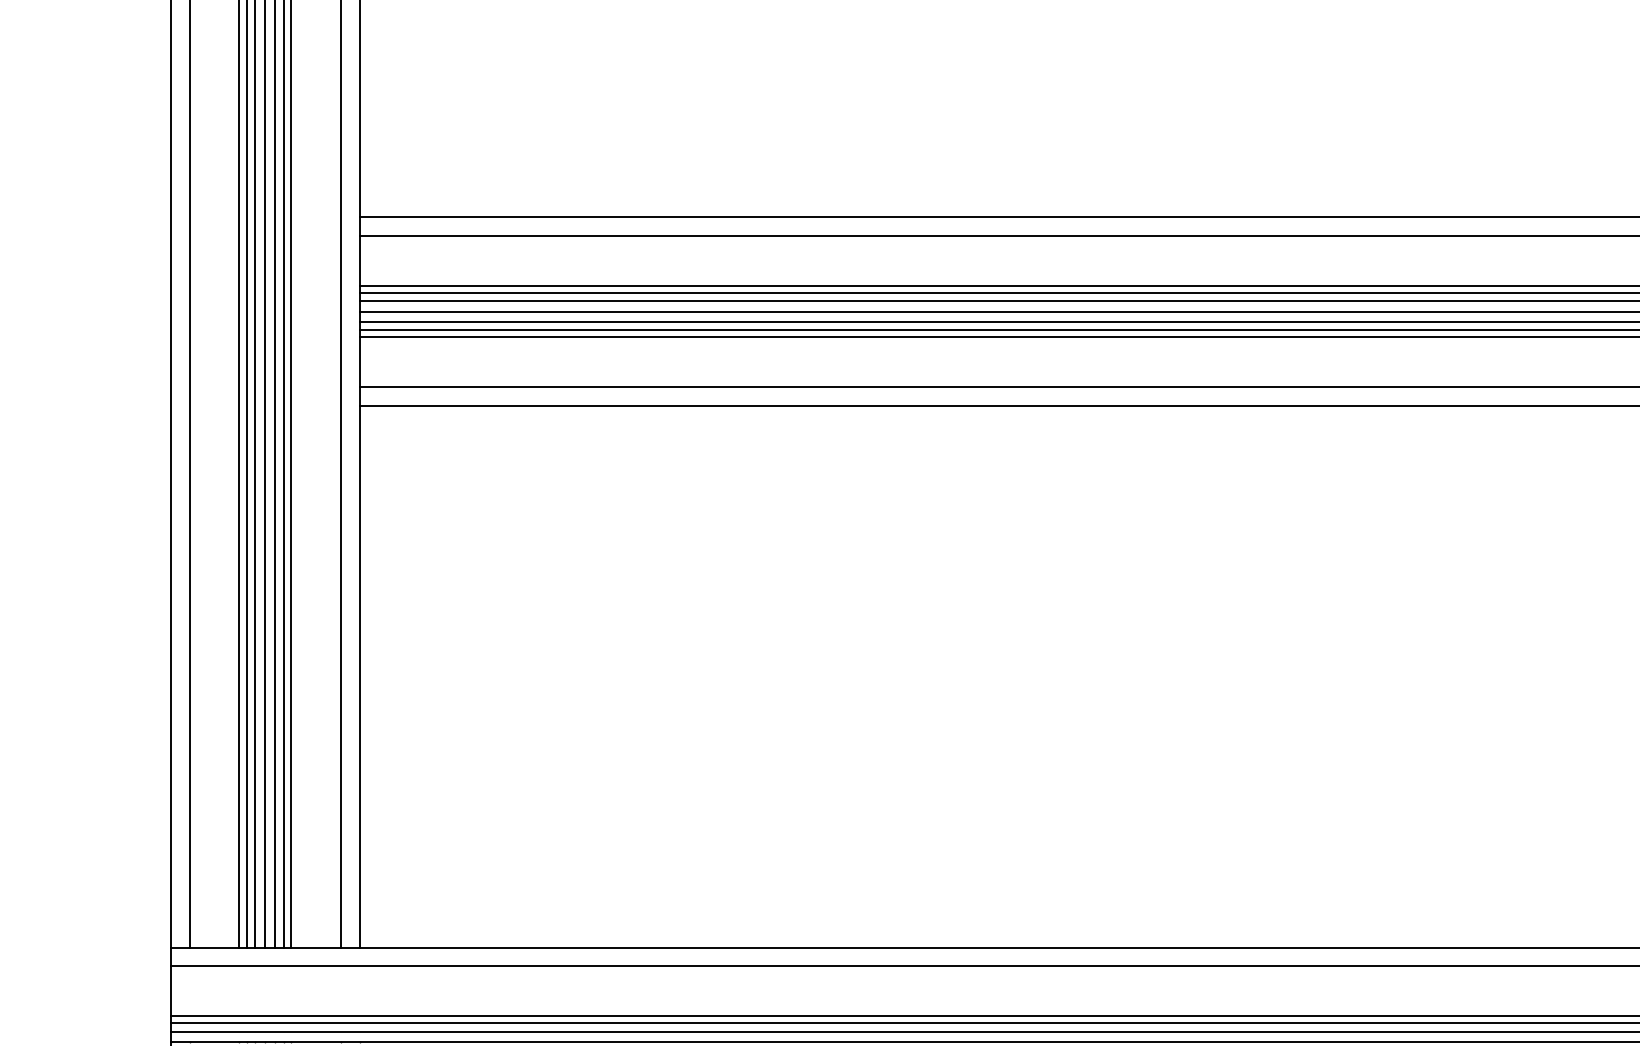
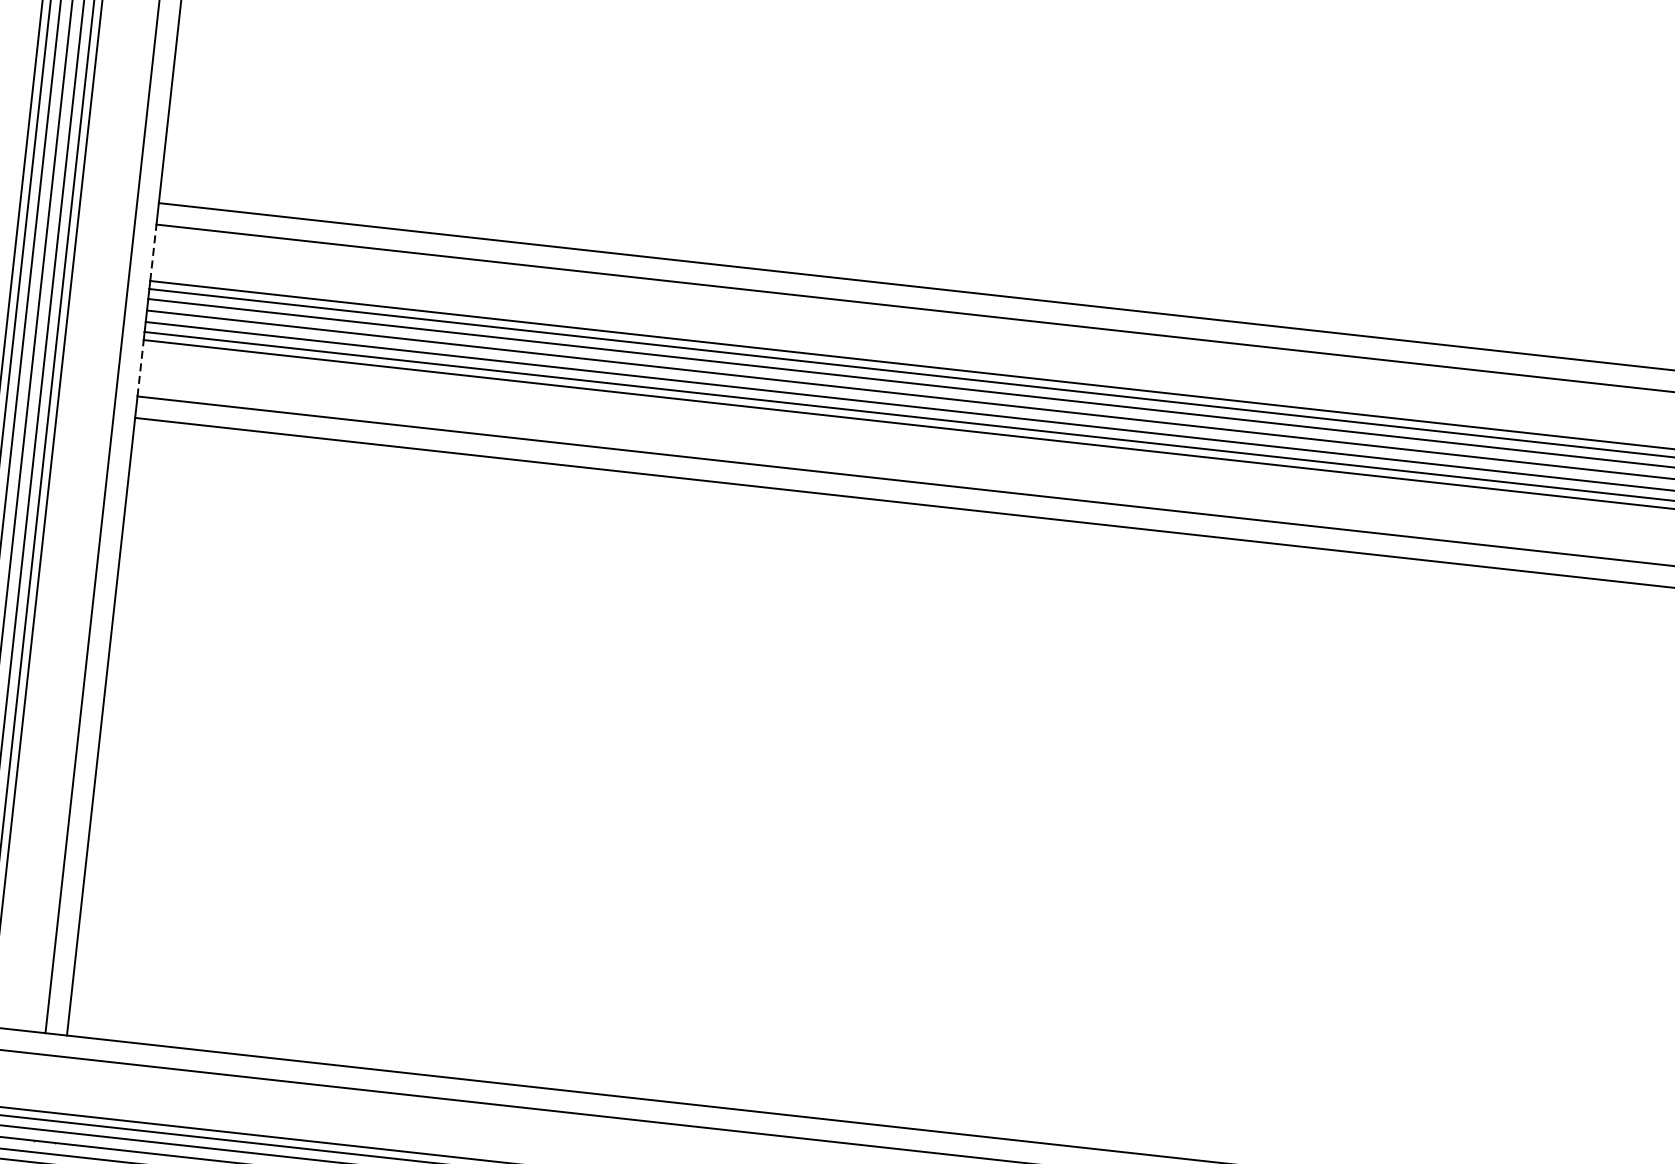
line: (359, 260) -> (153, 252), solid -> dashed
line: (359, 362) -> (140, 368), solid -> dashed

